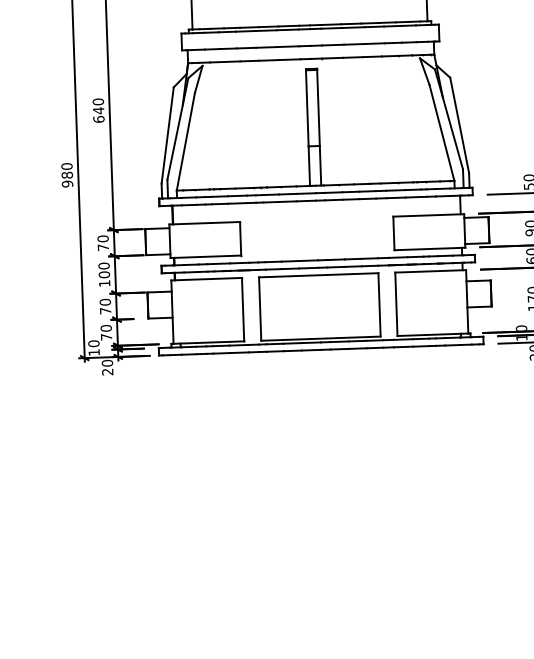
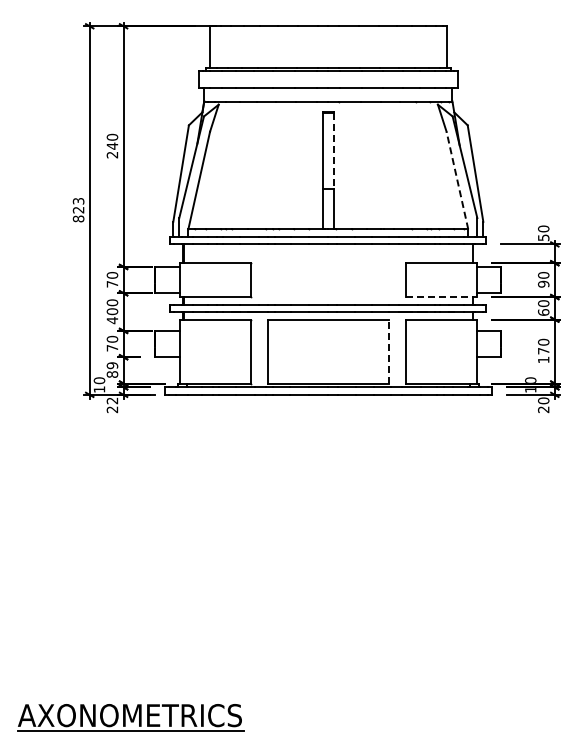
line: (318, 108) -> (333, 151), solid -> dashed
text: (98, 118) -> (112, 154), 640 -> 240
line: (442, 132) -> (457, 180), solid -> dashed
text: (67, 174) -> (78, 209), 980 -> 823
line: (430, 249) -> (441, 297), solid -> dashed
text: (104, 283) -> (112, 320), 100 -> 400
line: (379, 304) -> (388, 351), solid -> dashed
text: (106, 332) -> (112, 369), 70 -> 89
text: (107, 362) -> (112, 400), 20 -> 22

